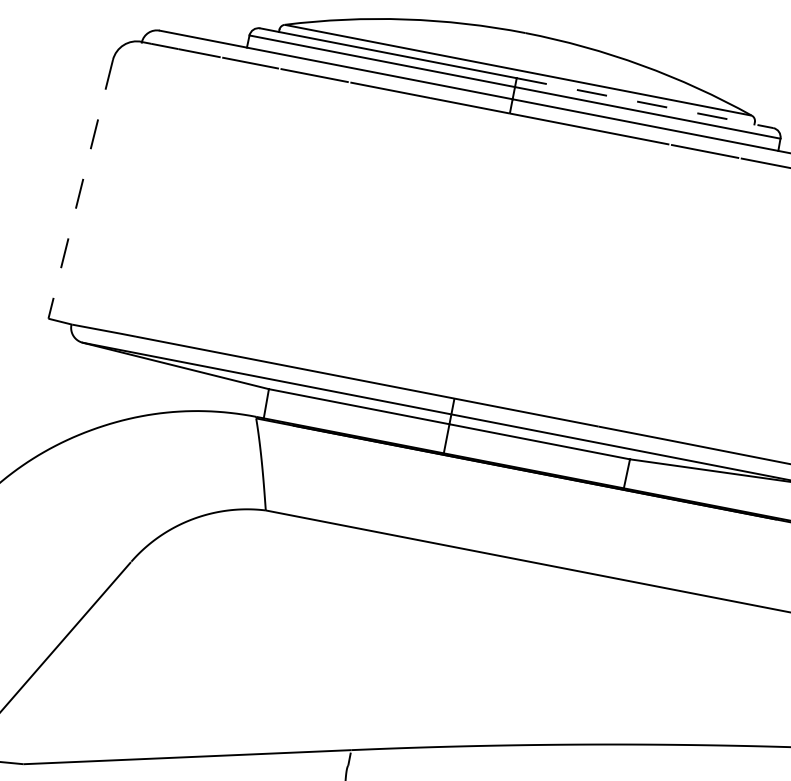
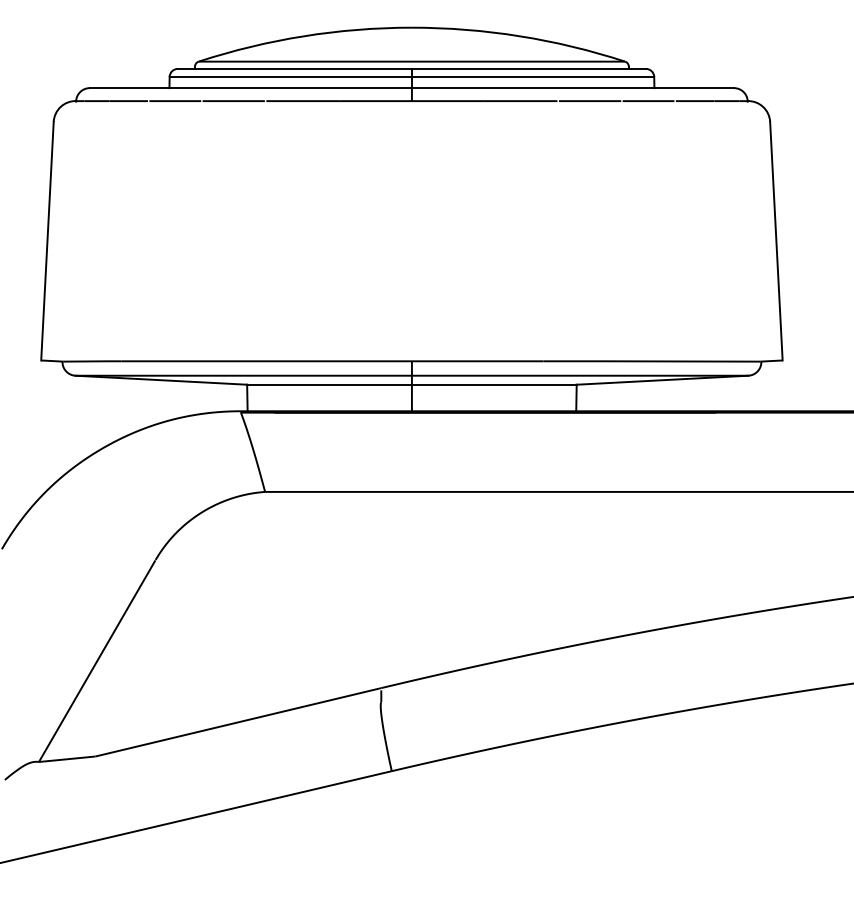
line: (645, 102) -> (529, 68), dashed -> solid
line: (80, 189) -> (47, 241), dashed -> solid

